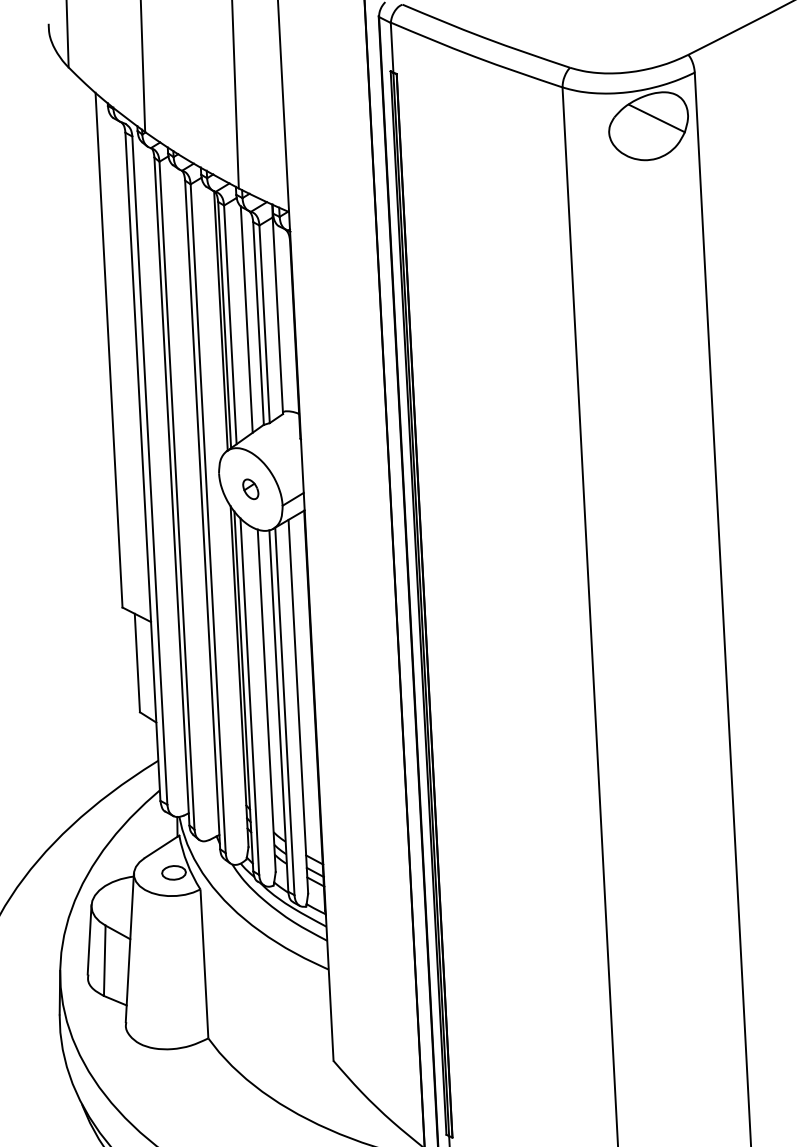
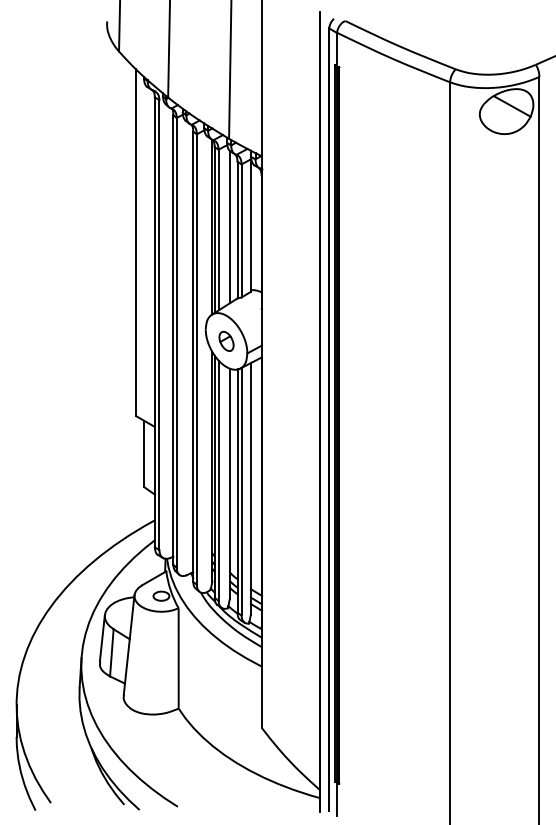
part: (250, 488) -> (226, 340), size x1.43

